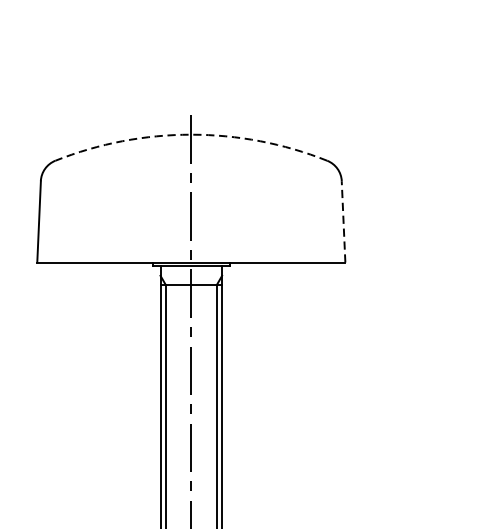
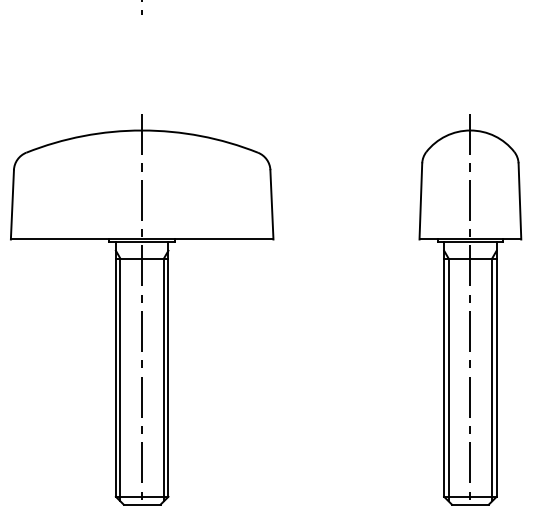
arc: (191, 134) -> (142, 130), dashed -> solid
line: (343, 221) -> (271, 204), dashed -> solid

